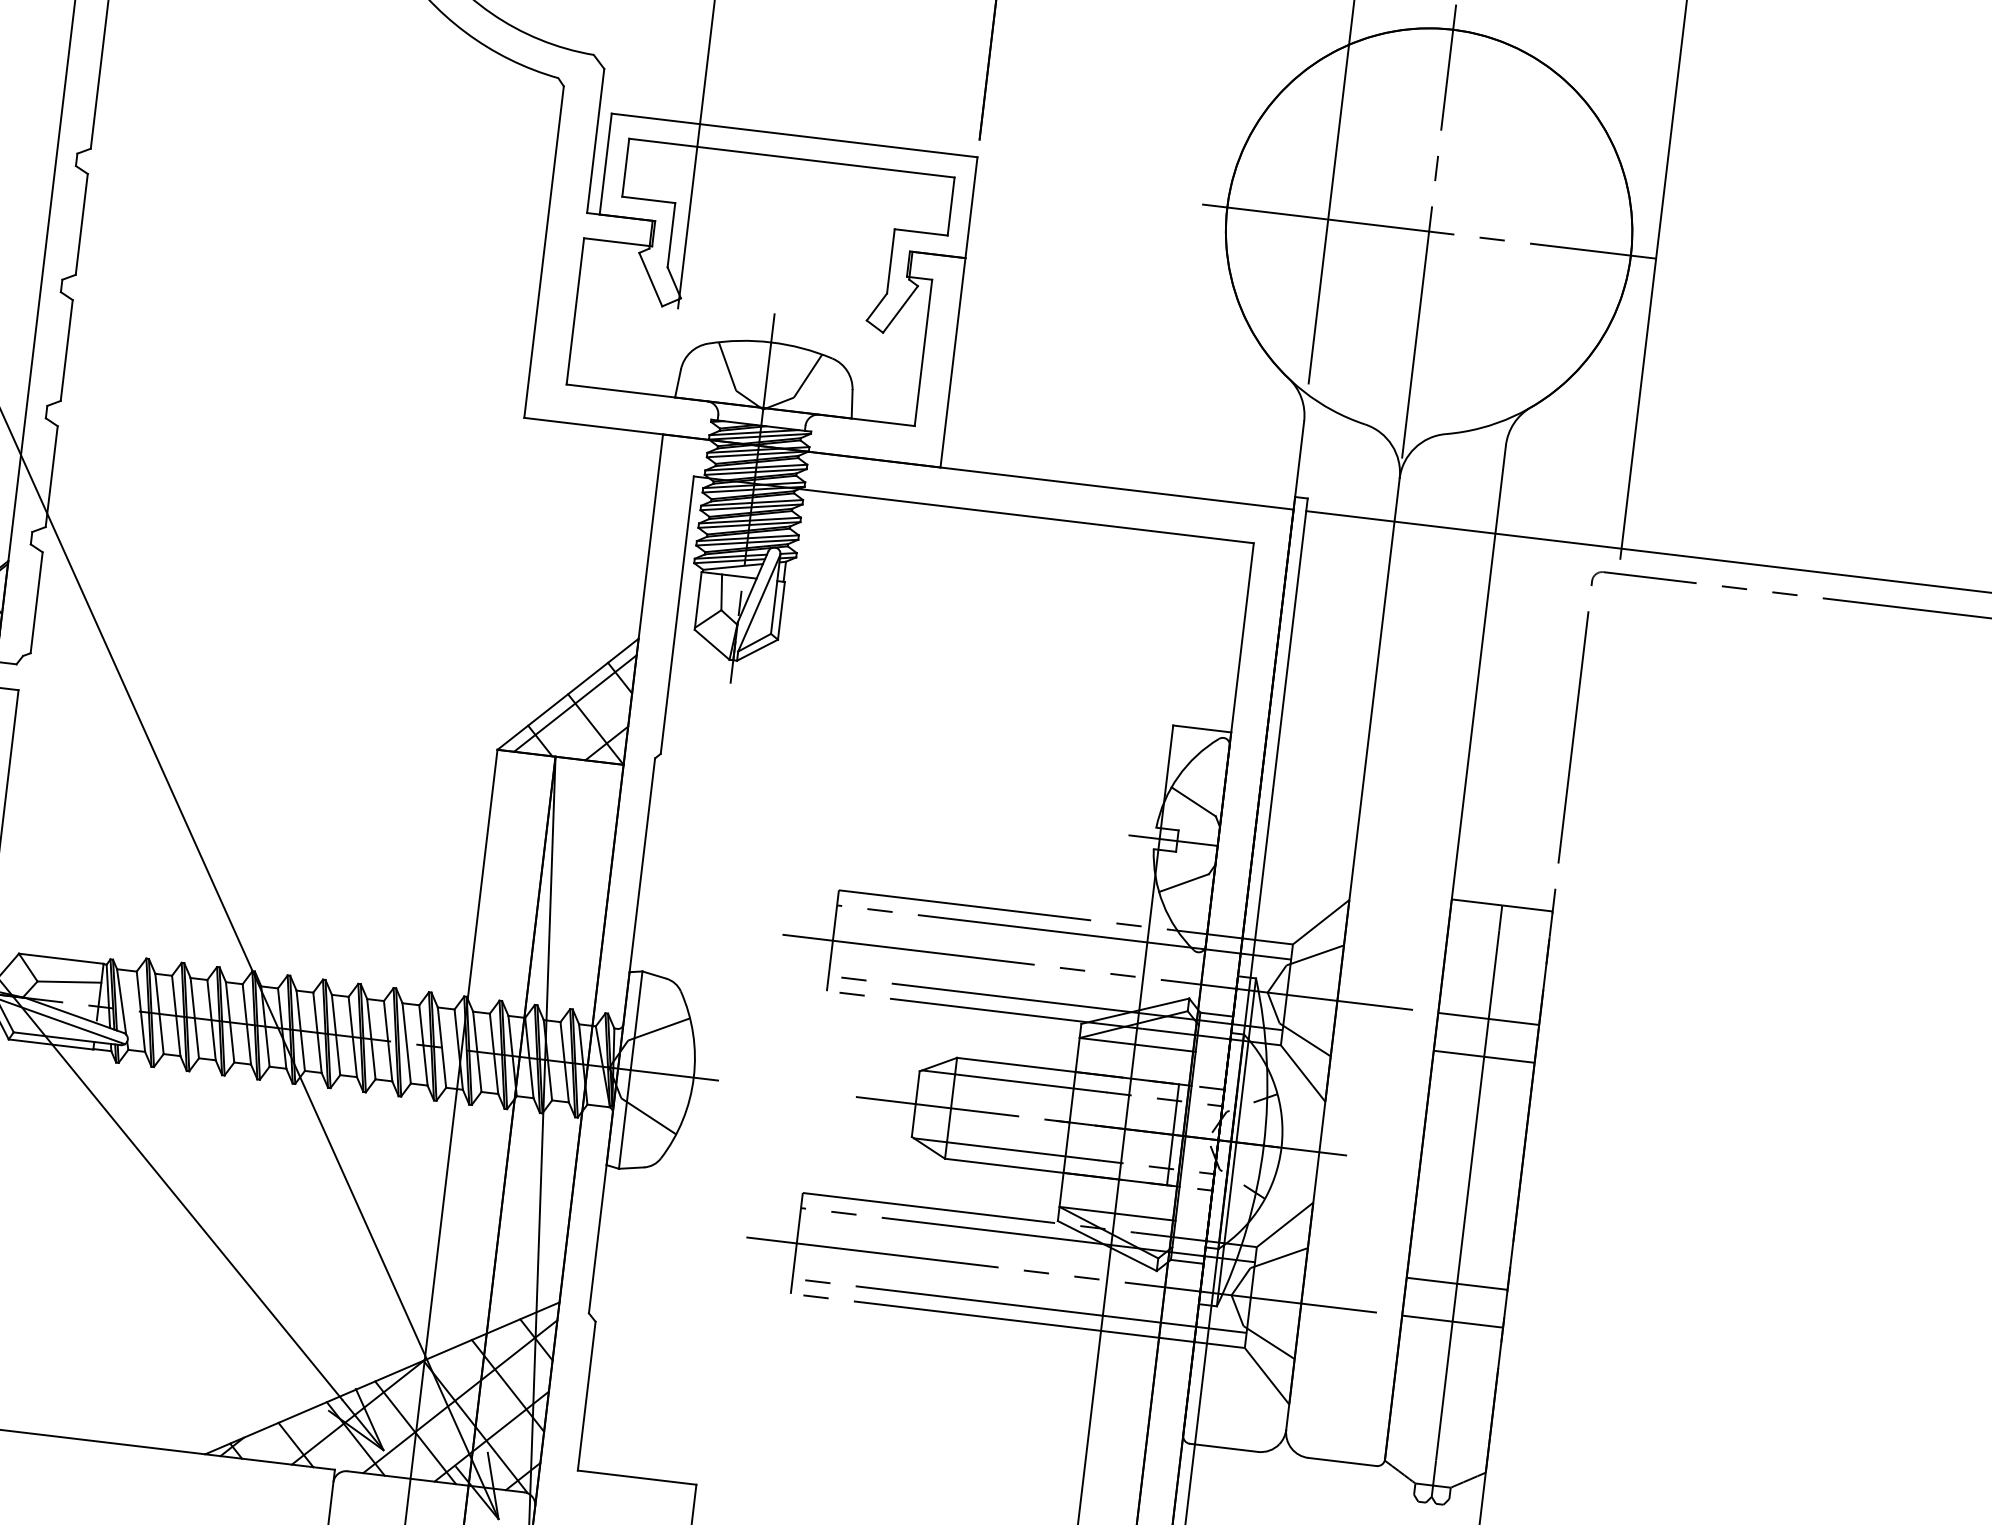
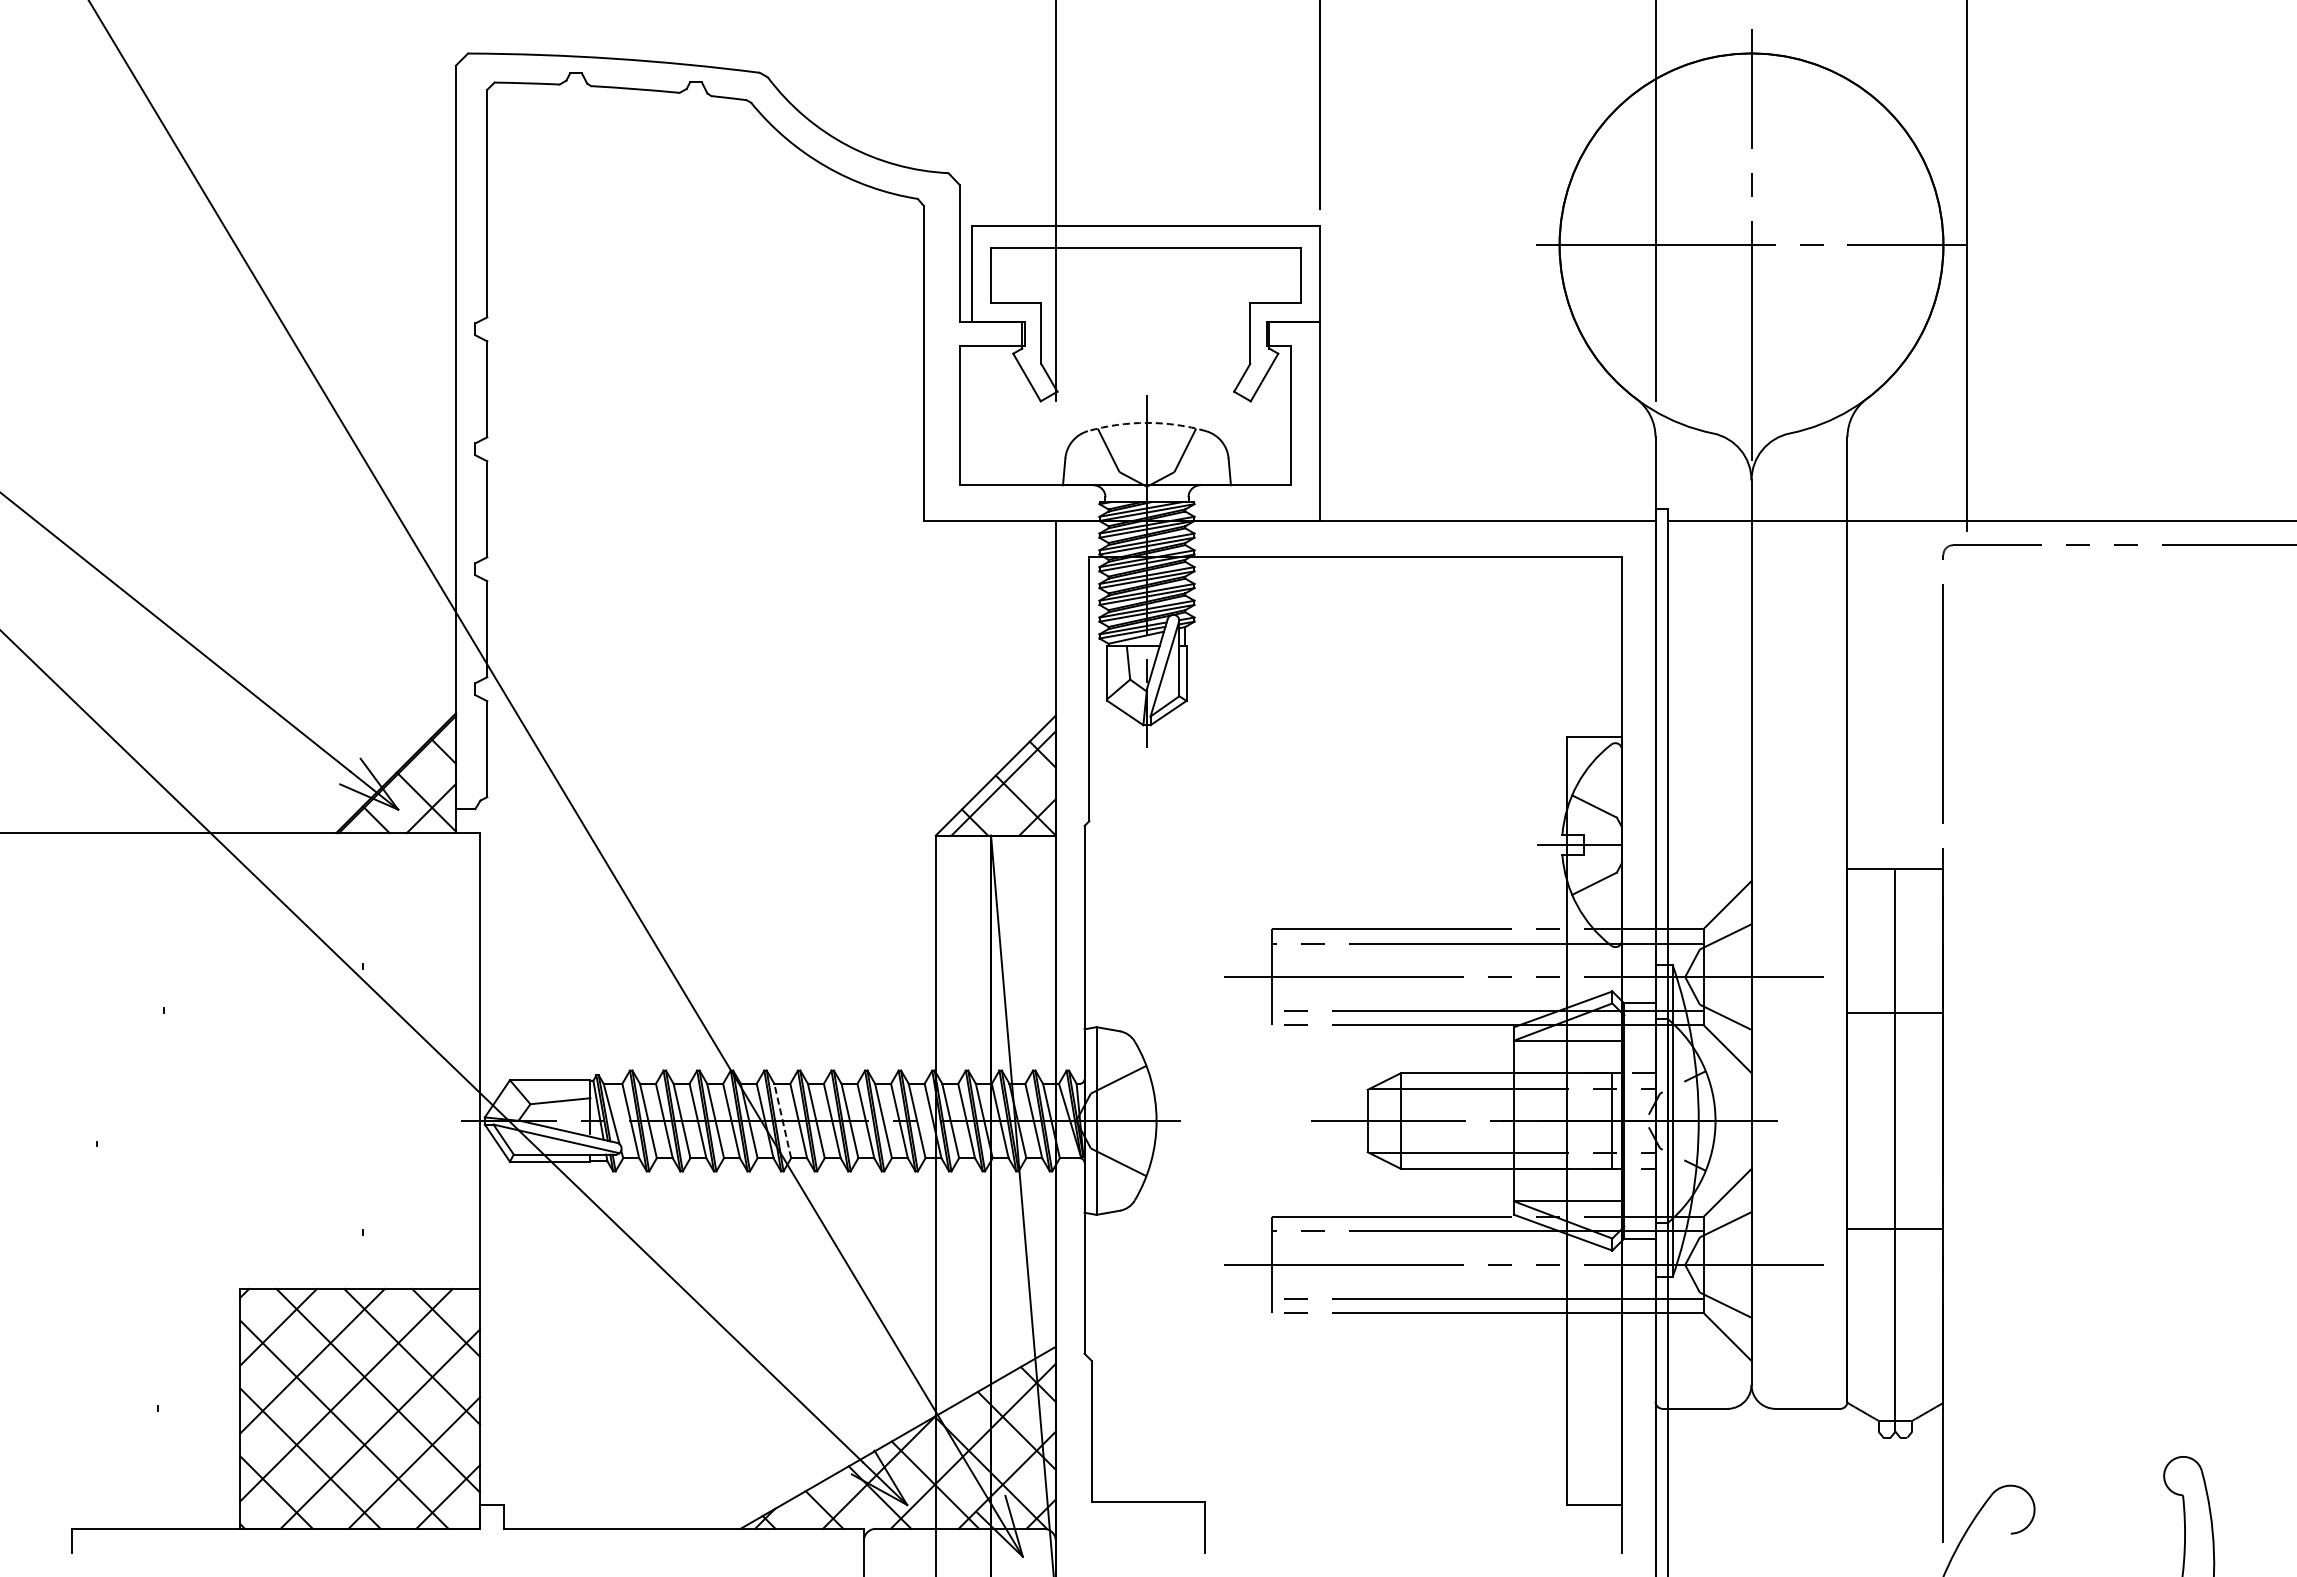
arc: (770, 341) -> (1146, 422), solid -> dashed
line: (1488, 1019) -> (1895, 977), removed
line: (300, 1030) -> (782, 1120), solid -> dashed
line: (1452, 1321) -> (1895, 1264), removed

